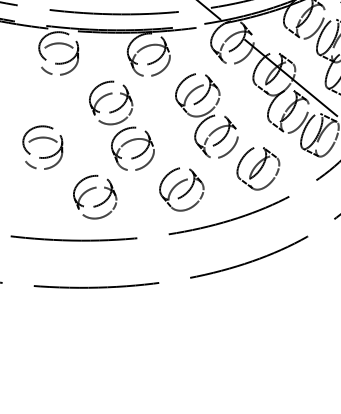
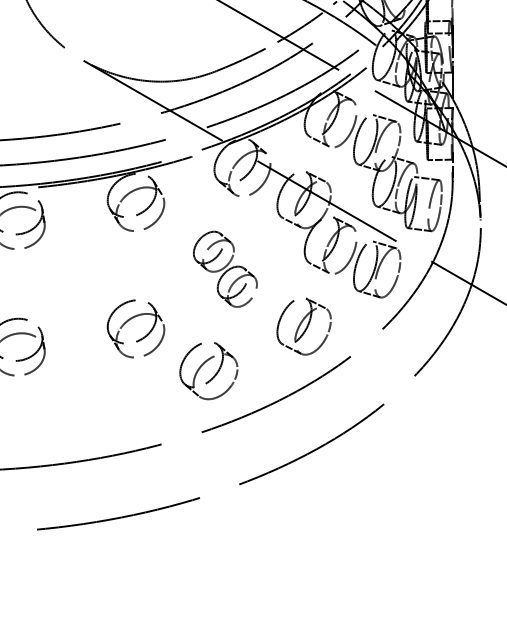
part: (115, 109) -> (104, 281), removed
part: (206, 116) -> (225, 269), size x0.7
part: (92, 189) -> (92, 390), removed

